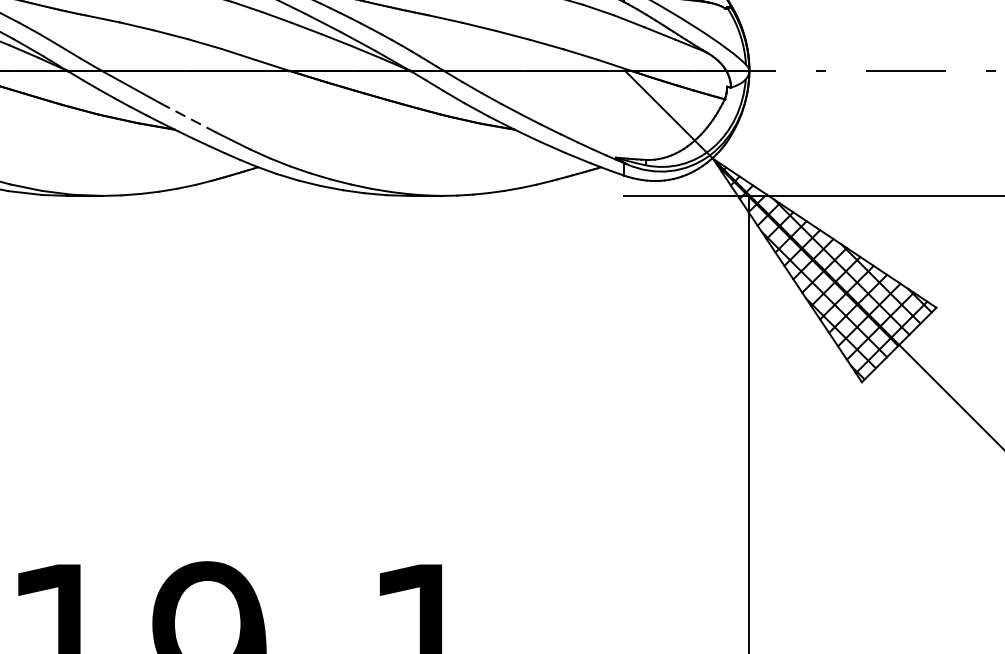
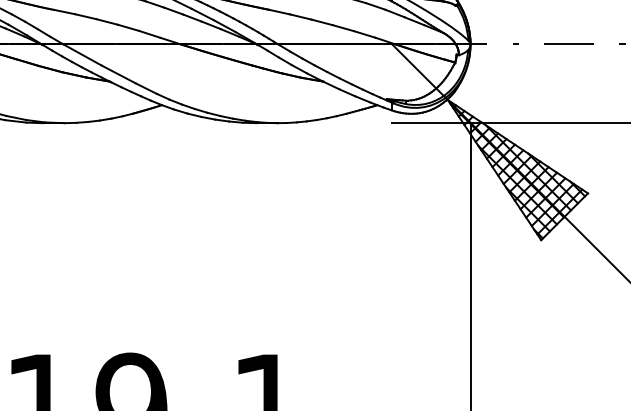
line: (188, 118) -> (118, 74), dashed -> solid

